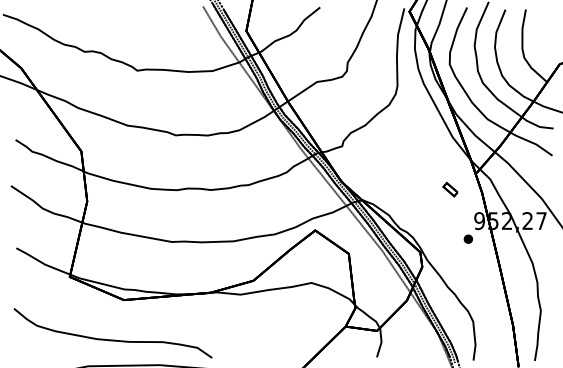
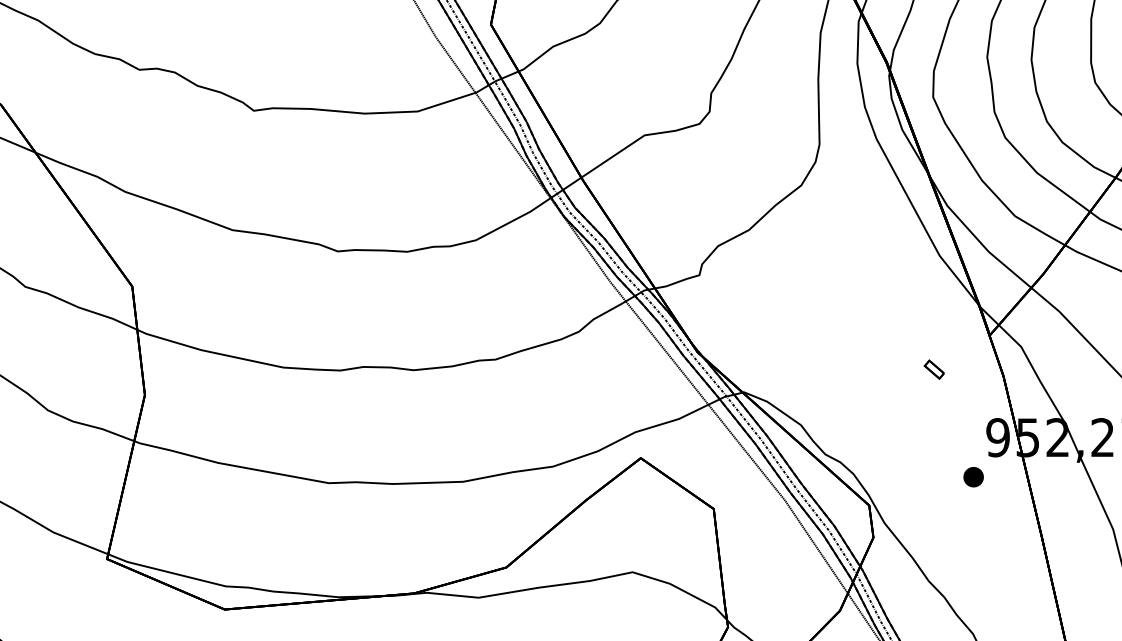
part: (449, 189) -> (932, 369), size x0.62

